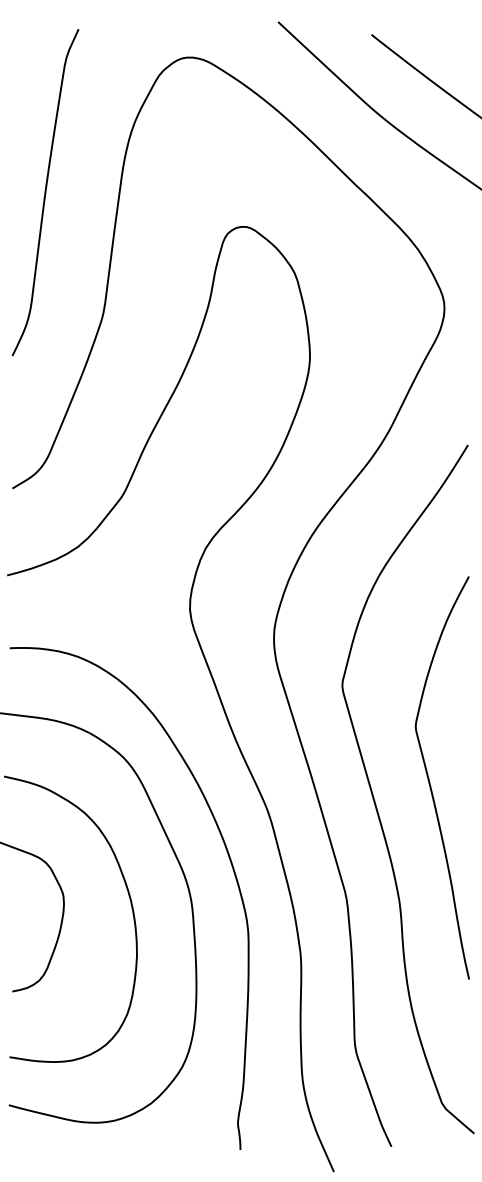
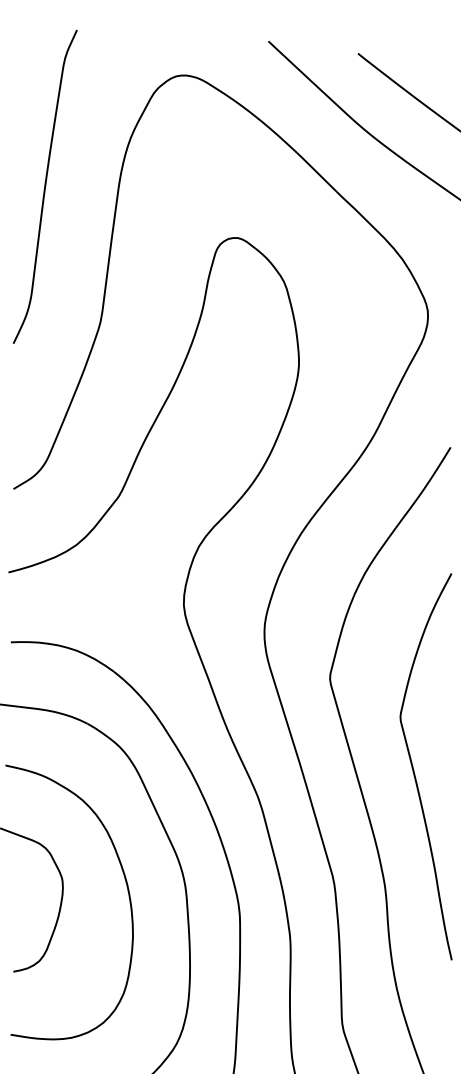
curve: (45, 192) -> (45, 186), moved

